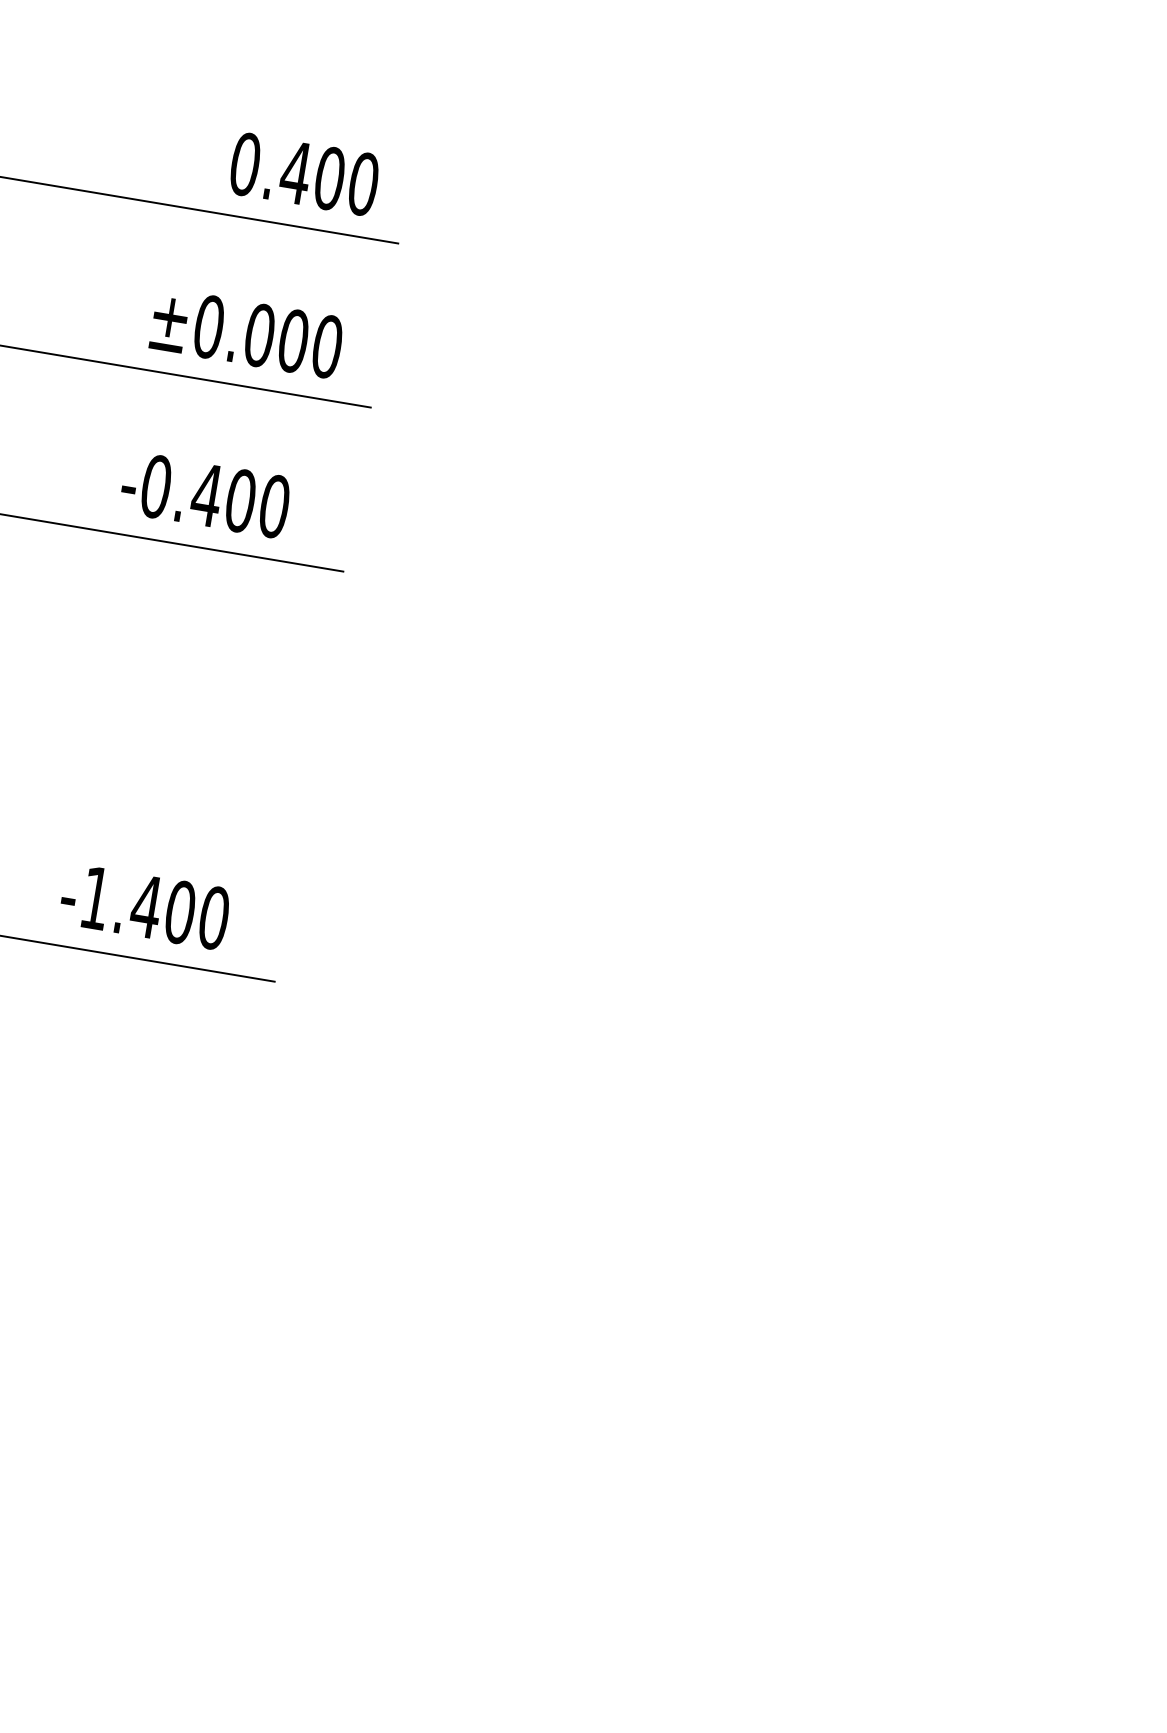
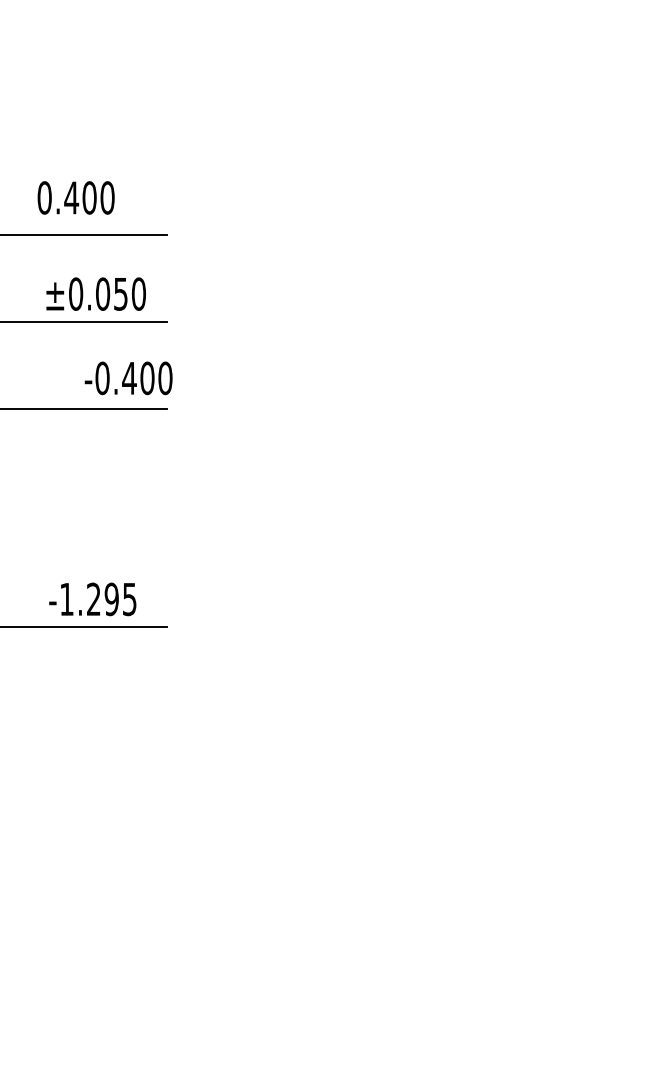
text: (303, 173) -> (75, 197), moved
text: (294, 340) -> (121, 293), ±0.000 -> ±0.050
text: (205, 495) -> (128, 378), moved
text: (179, 912) -> (111, 599), -1.400 -> -1.295

